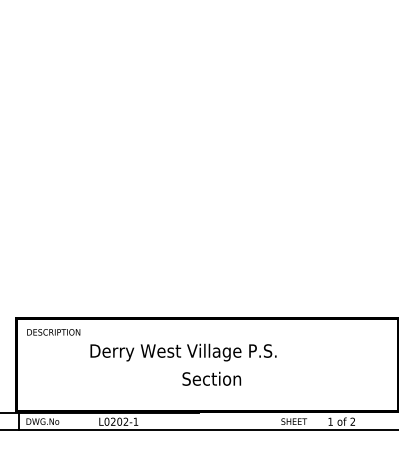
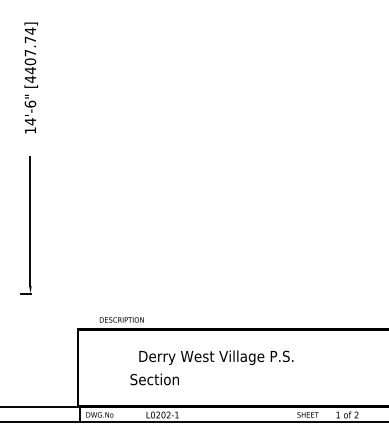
text: (53, 331) -> (121, 319), moved
text: (211, 378) -> (154, 379), moved

